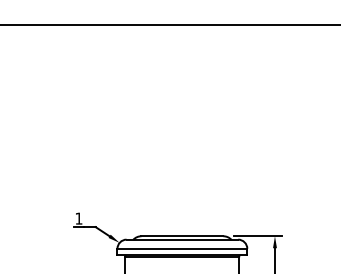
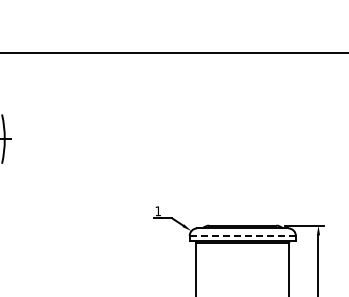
line: (182, 248) -> (242, 235), solid -> dashed

